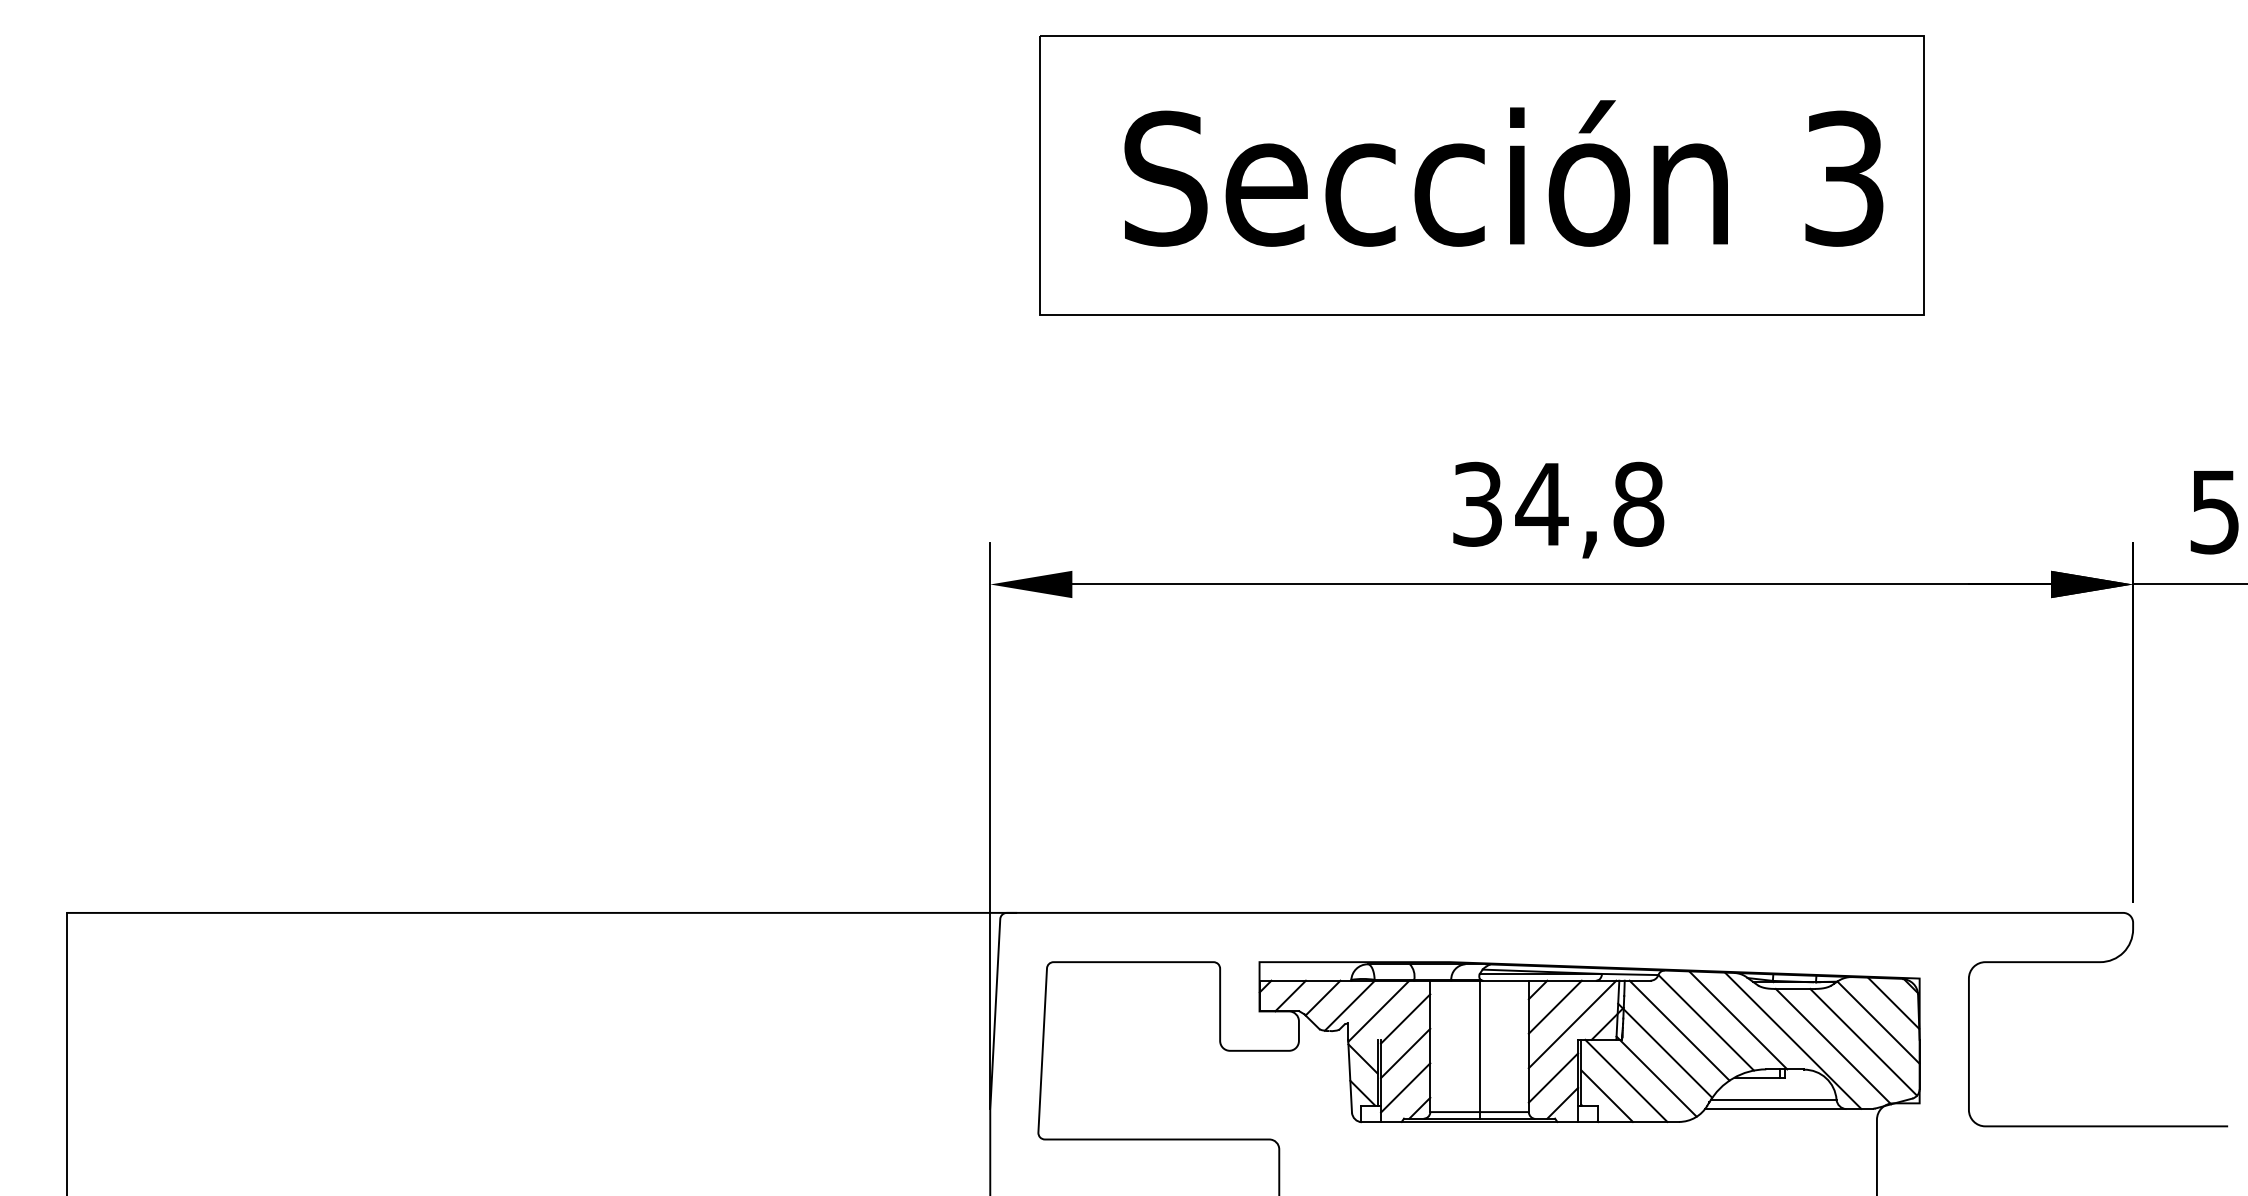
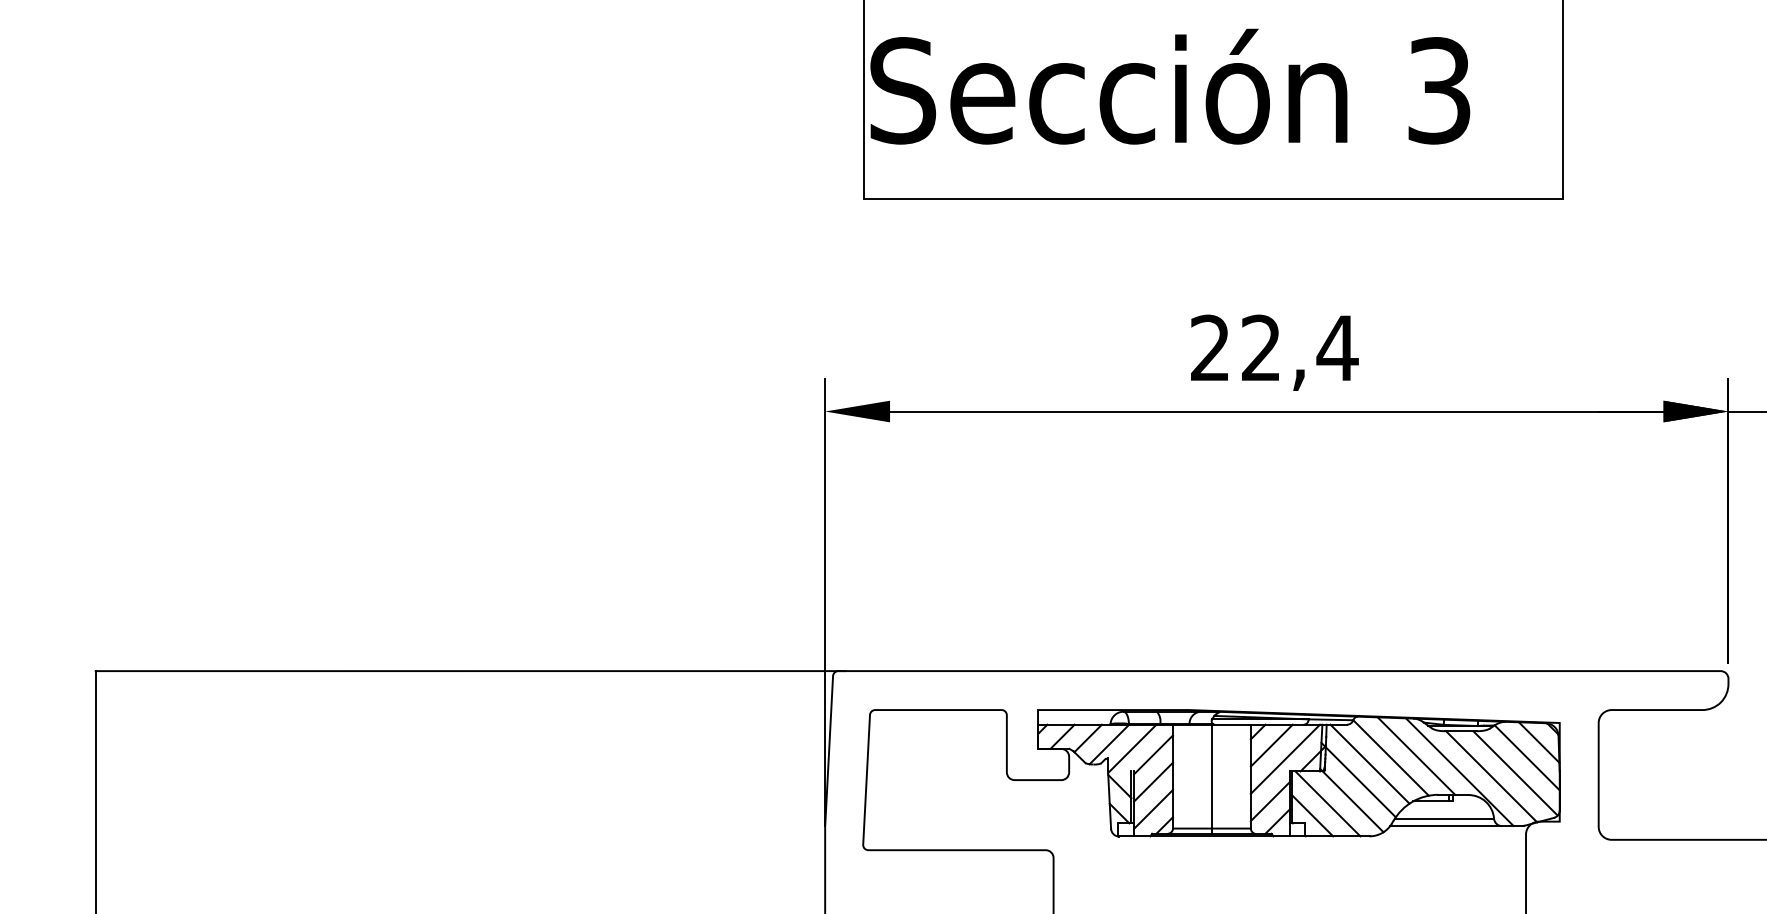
text: (1503, 173) -> (1169, 86), moved
text: (1559, 503) -> (1275, 347), 34,8 -> 22,4

